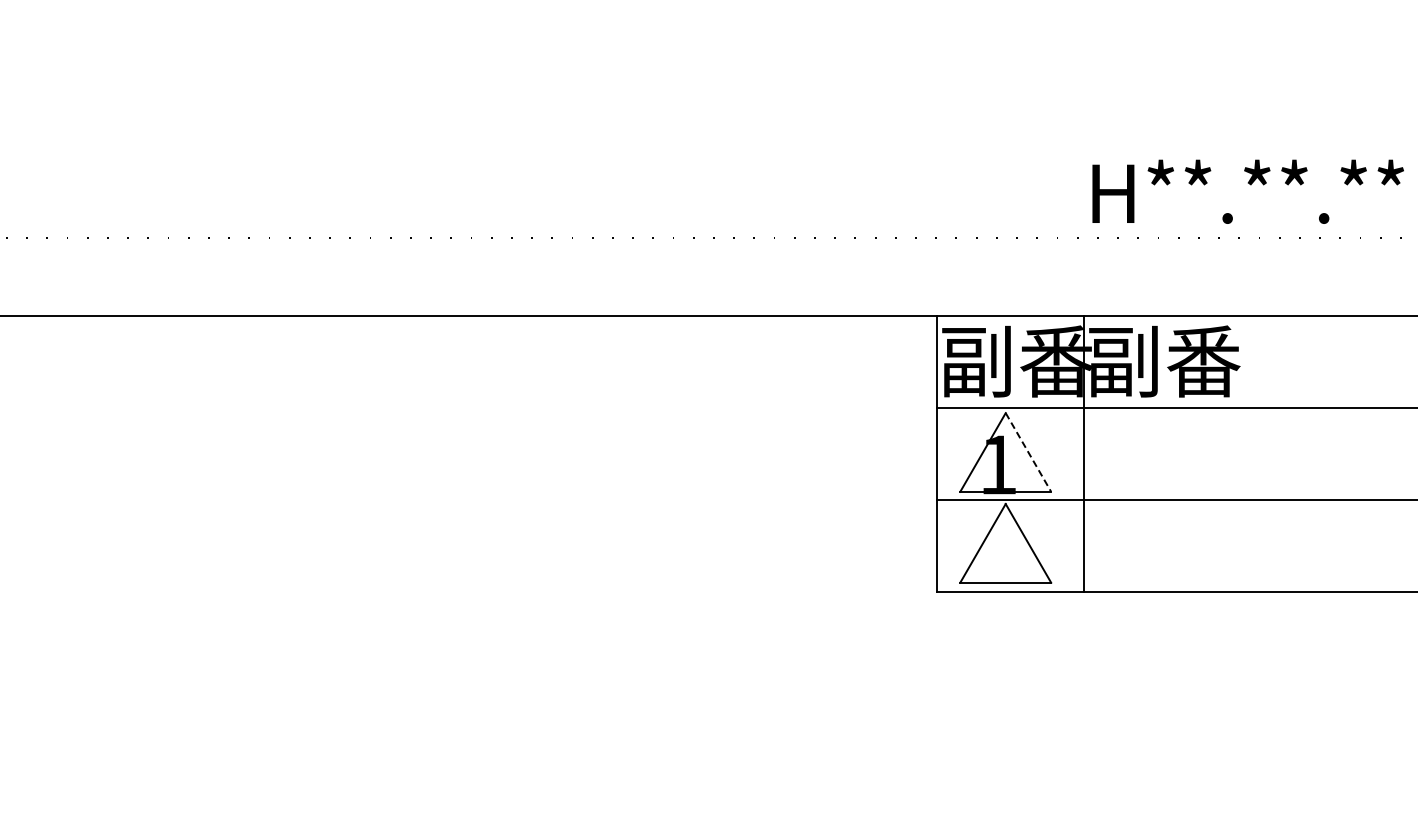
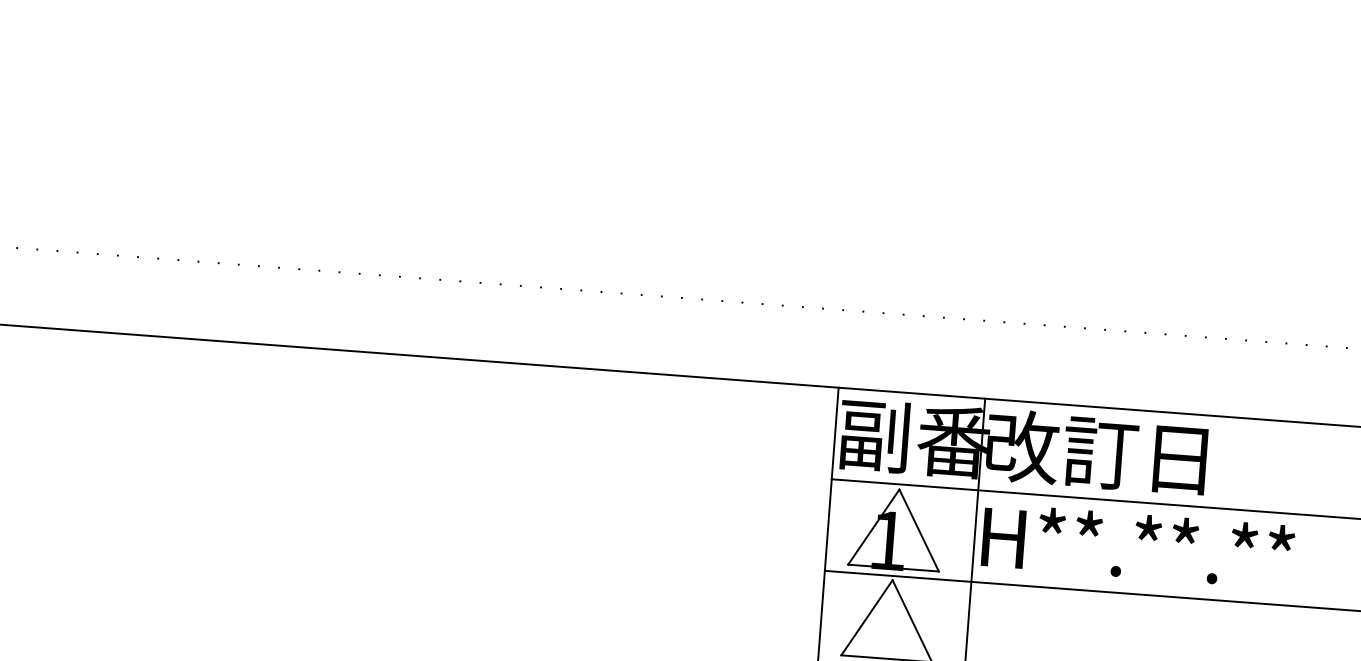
text: (1247, 191) -> (1137, 545), moved
text: (1199, 360) -> (1096, 451), 副番 -> 改訂日
line: (1028, 452) -> (919, 530), dashed -> solid

